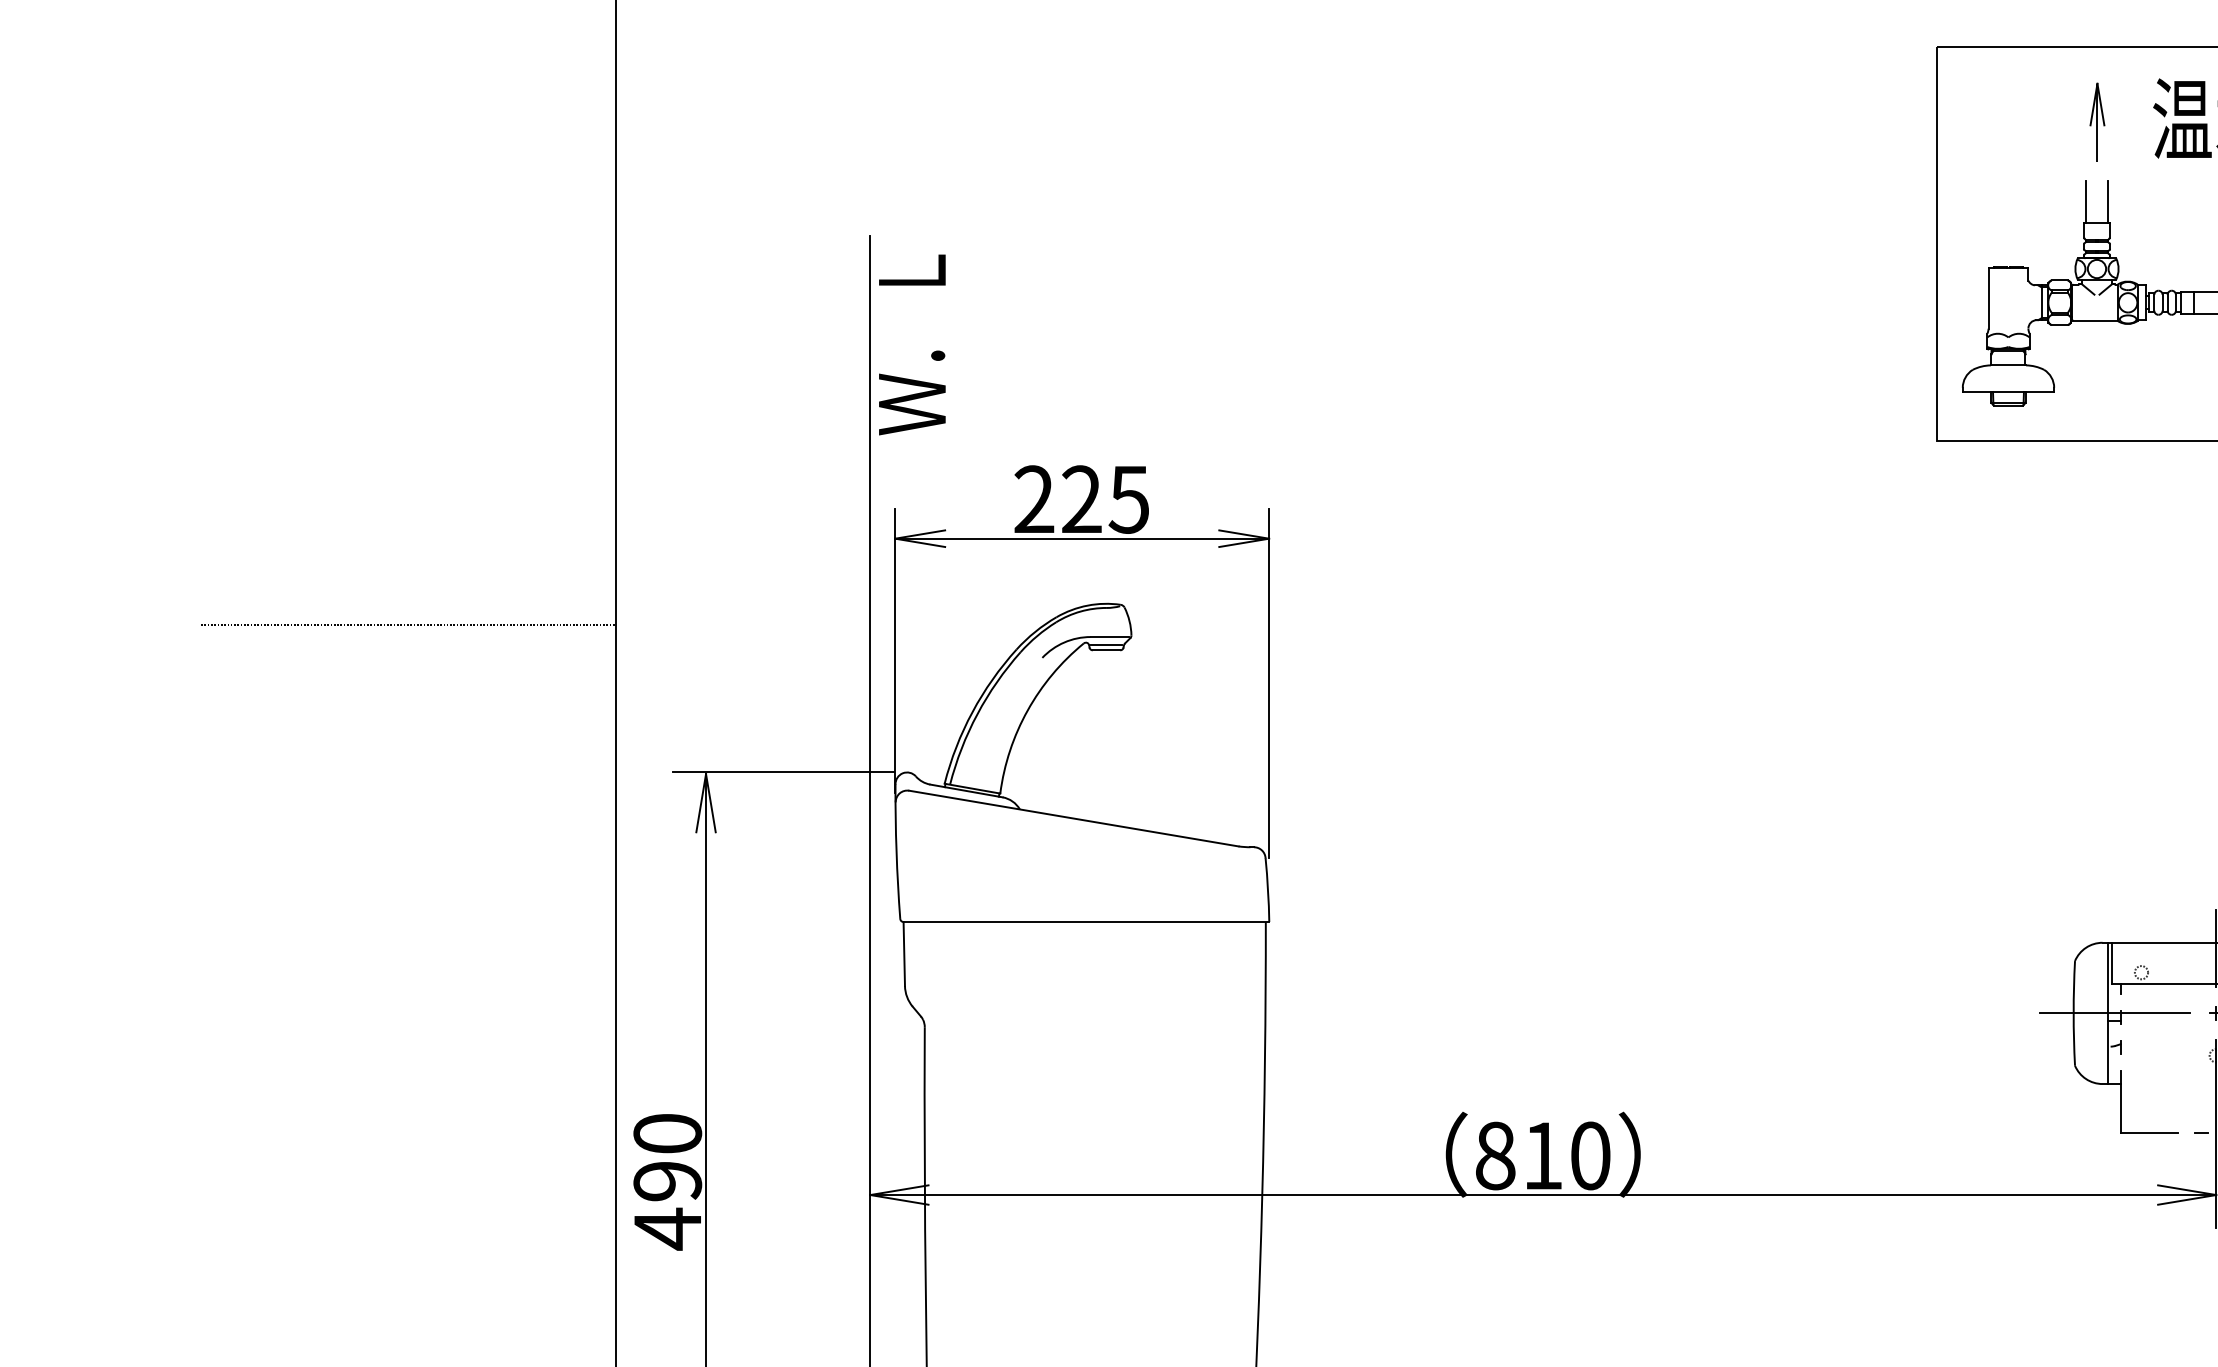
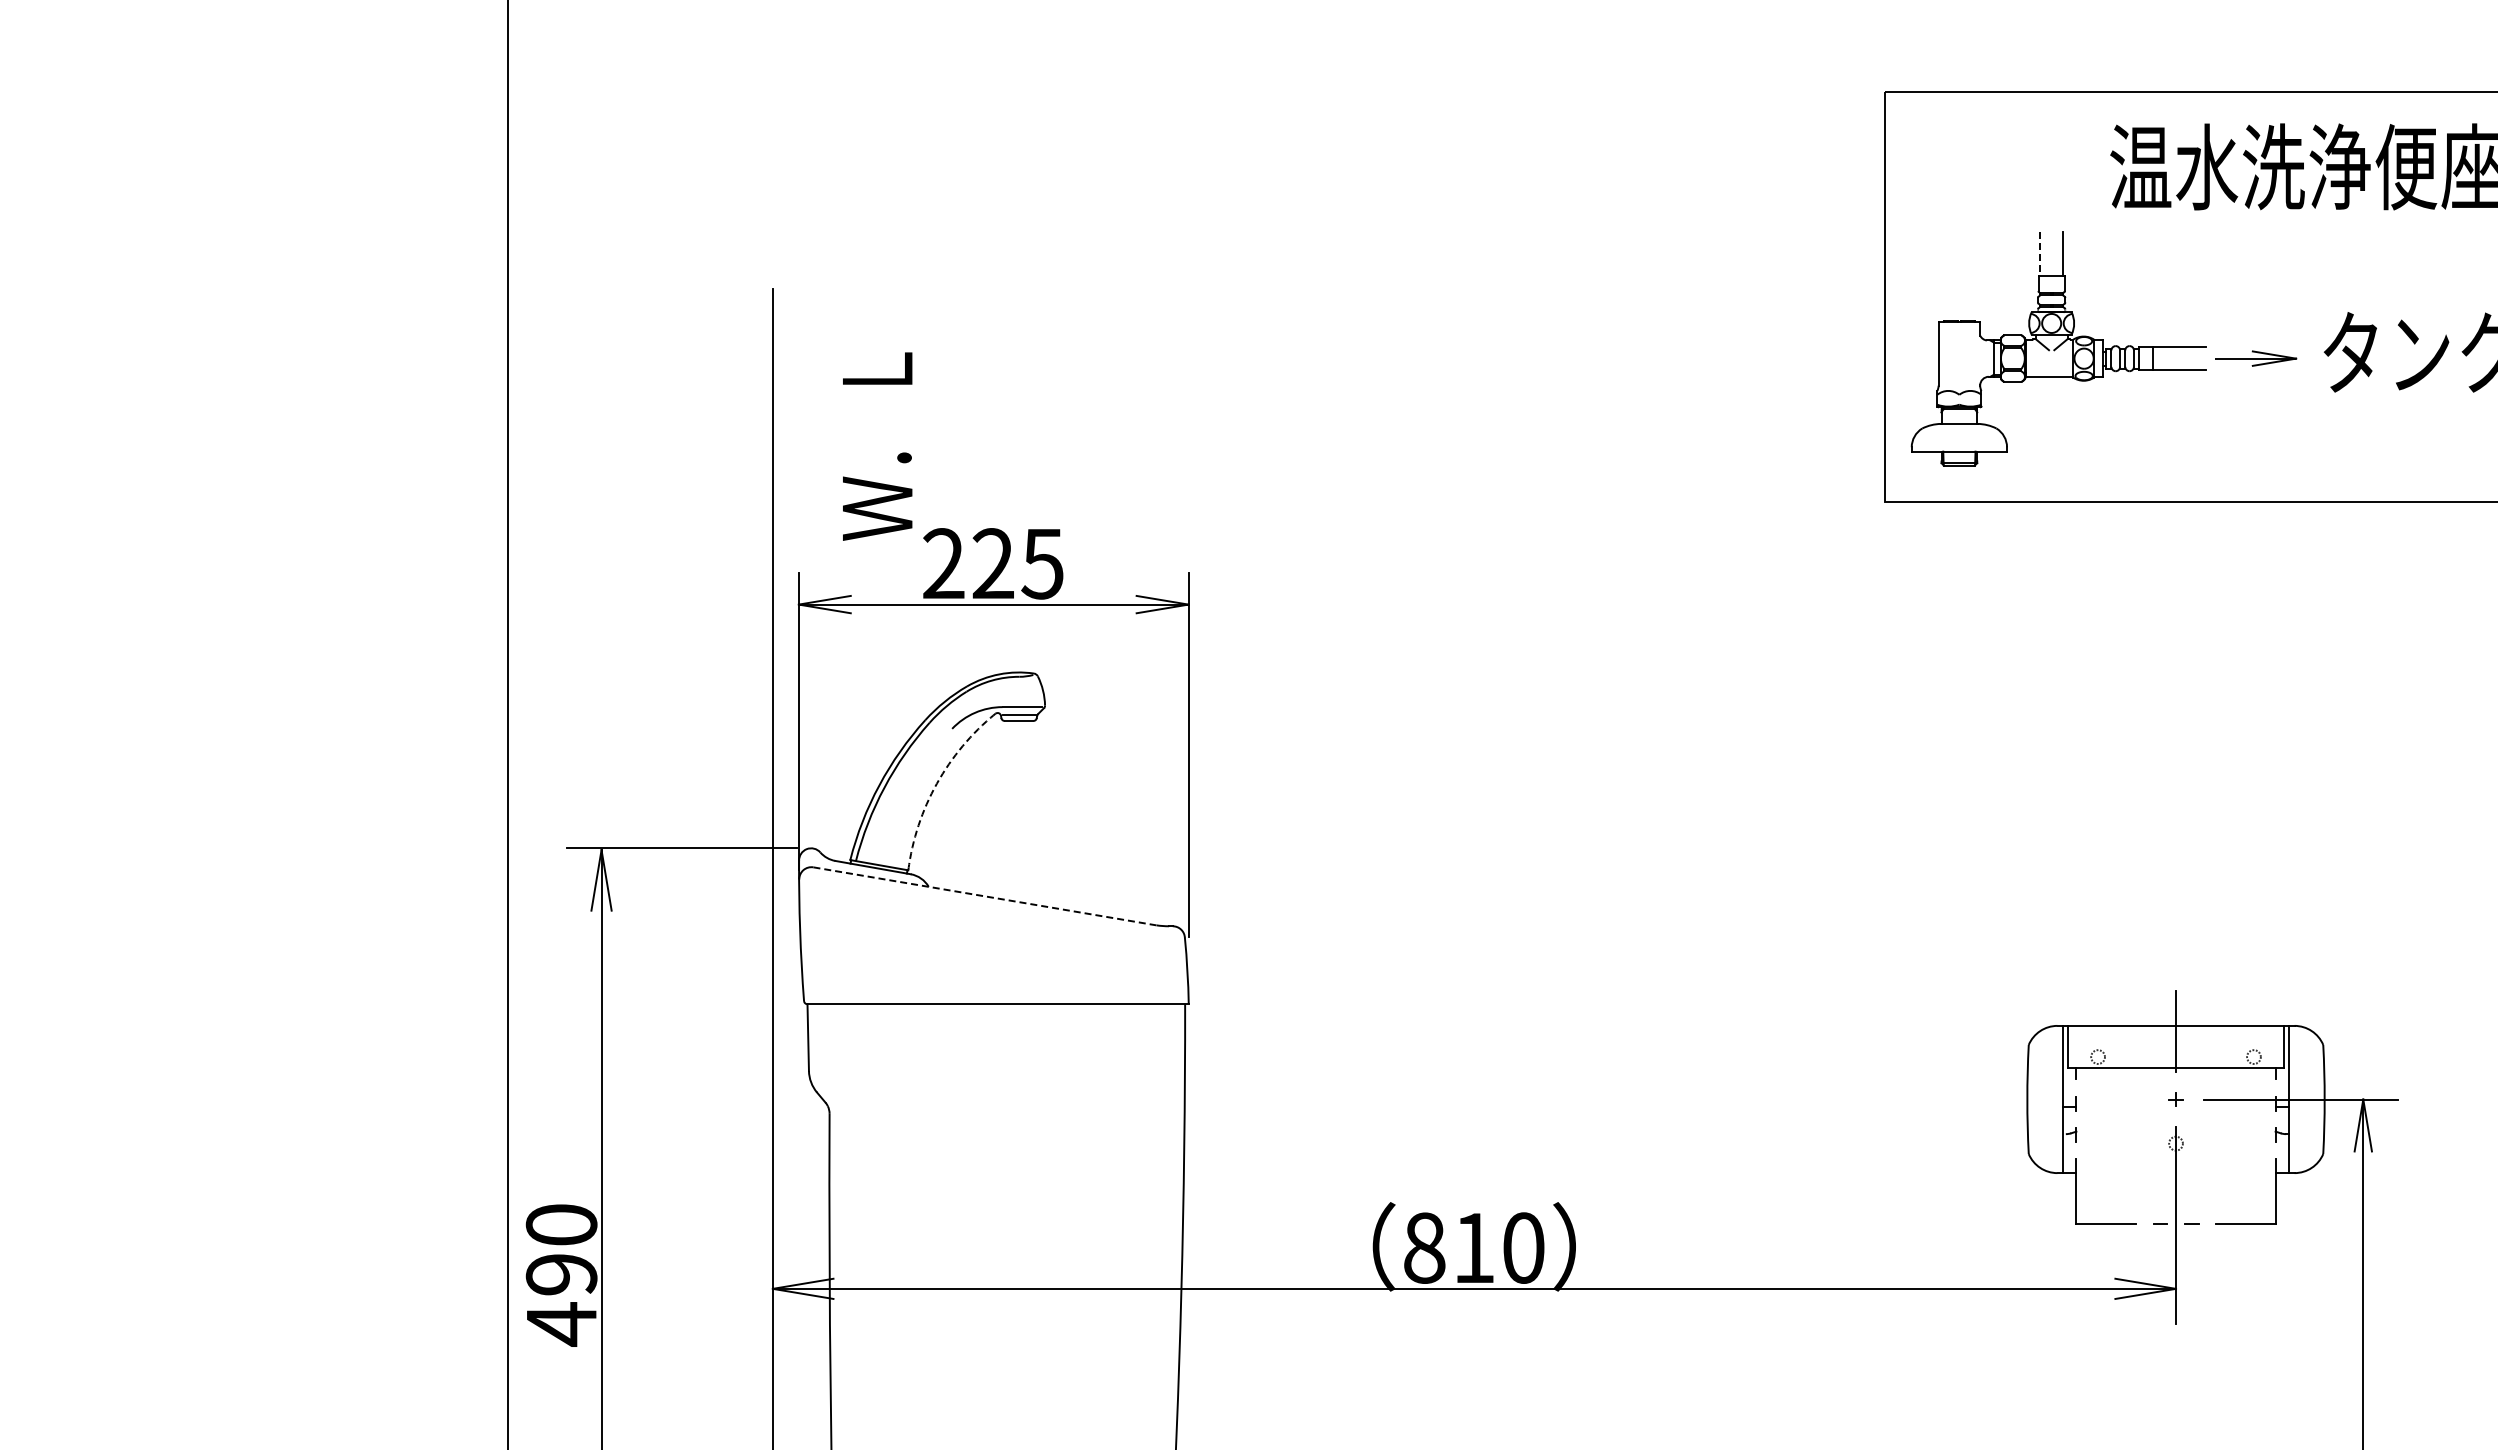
part: (2097, 121) -> (2052, 169), removed
line: (2085, 202) -> (2039, 254), solid -> dashed
text: (912, 344) -> (877, 446), moved
line: (408, 624) -> (291, 694), removed
arc: (1027, 710) -> (936, 783), solid -> dashed
line: (1074, 818) -> (985, 896), solid -> dashed
line: (2115, 1013) -> (2070, 1099), removed

